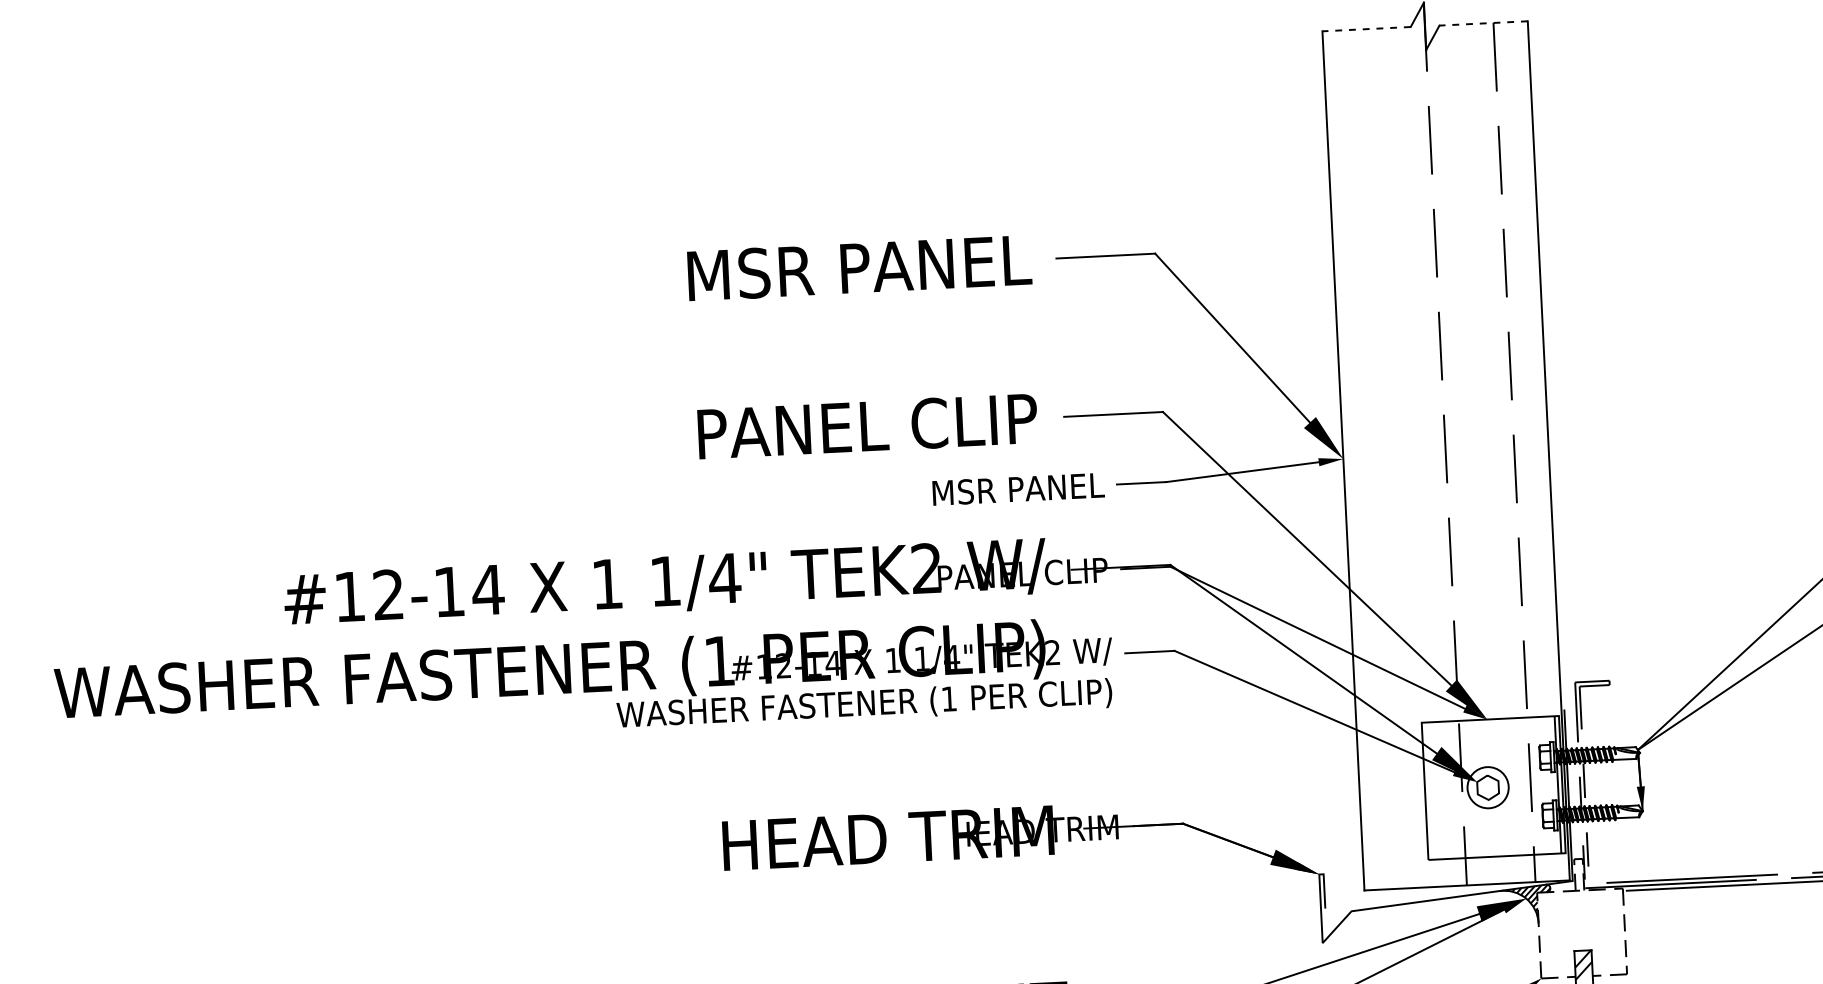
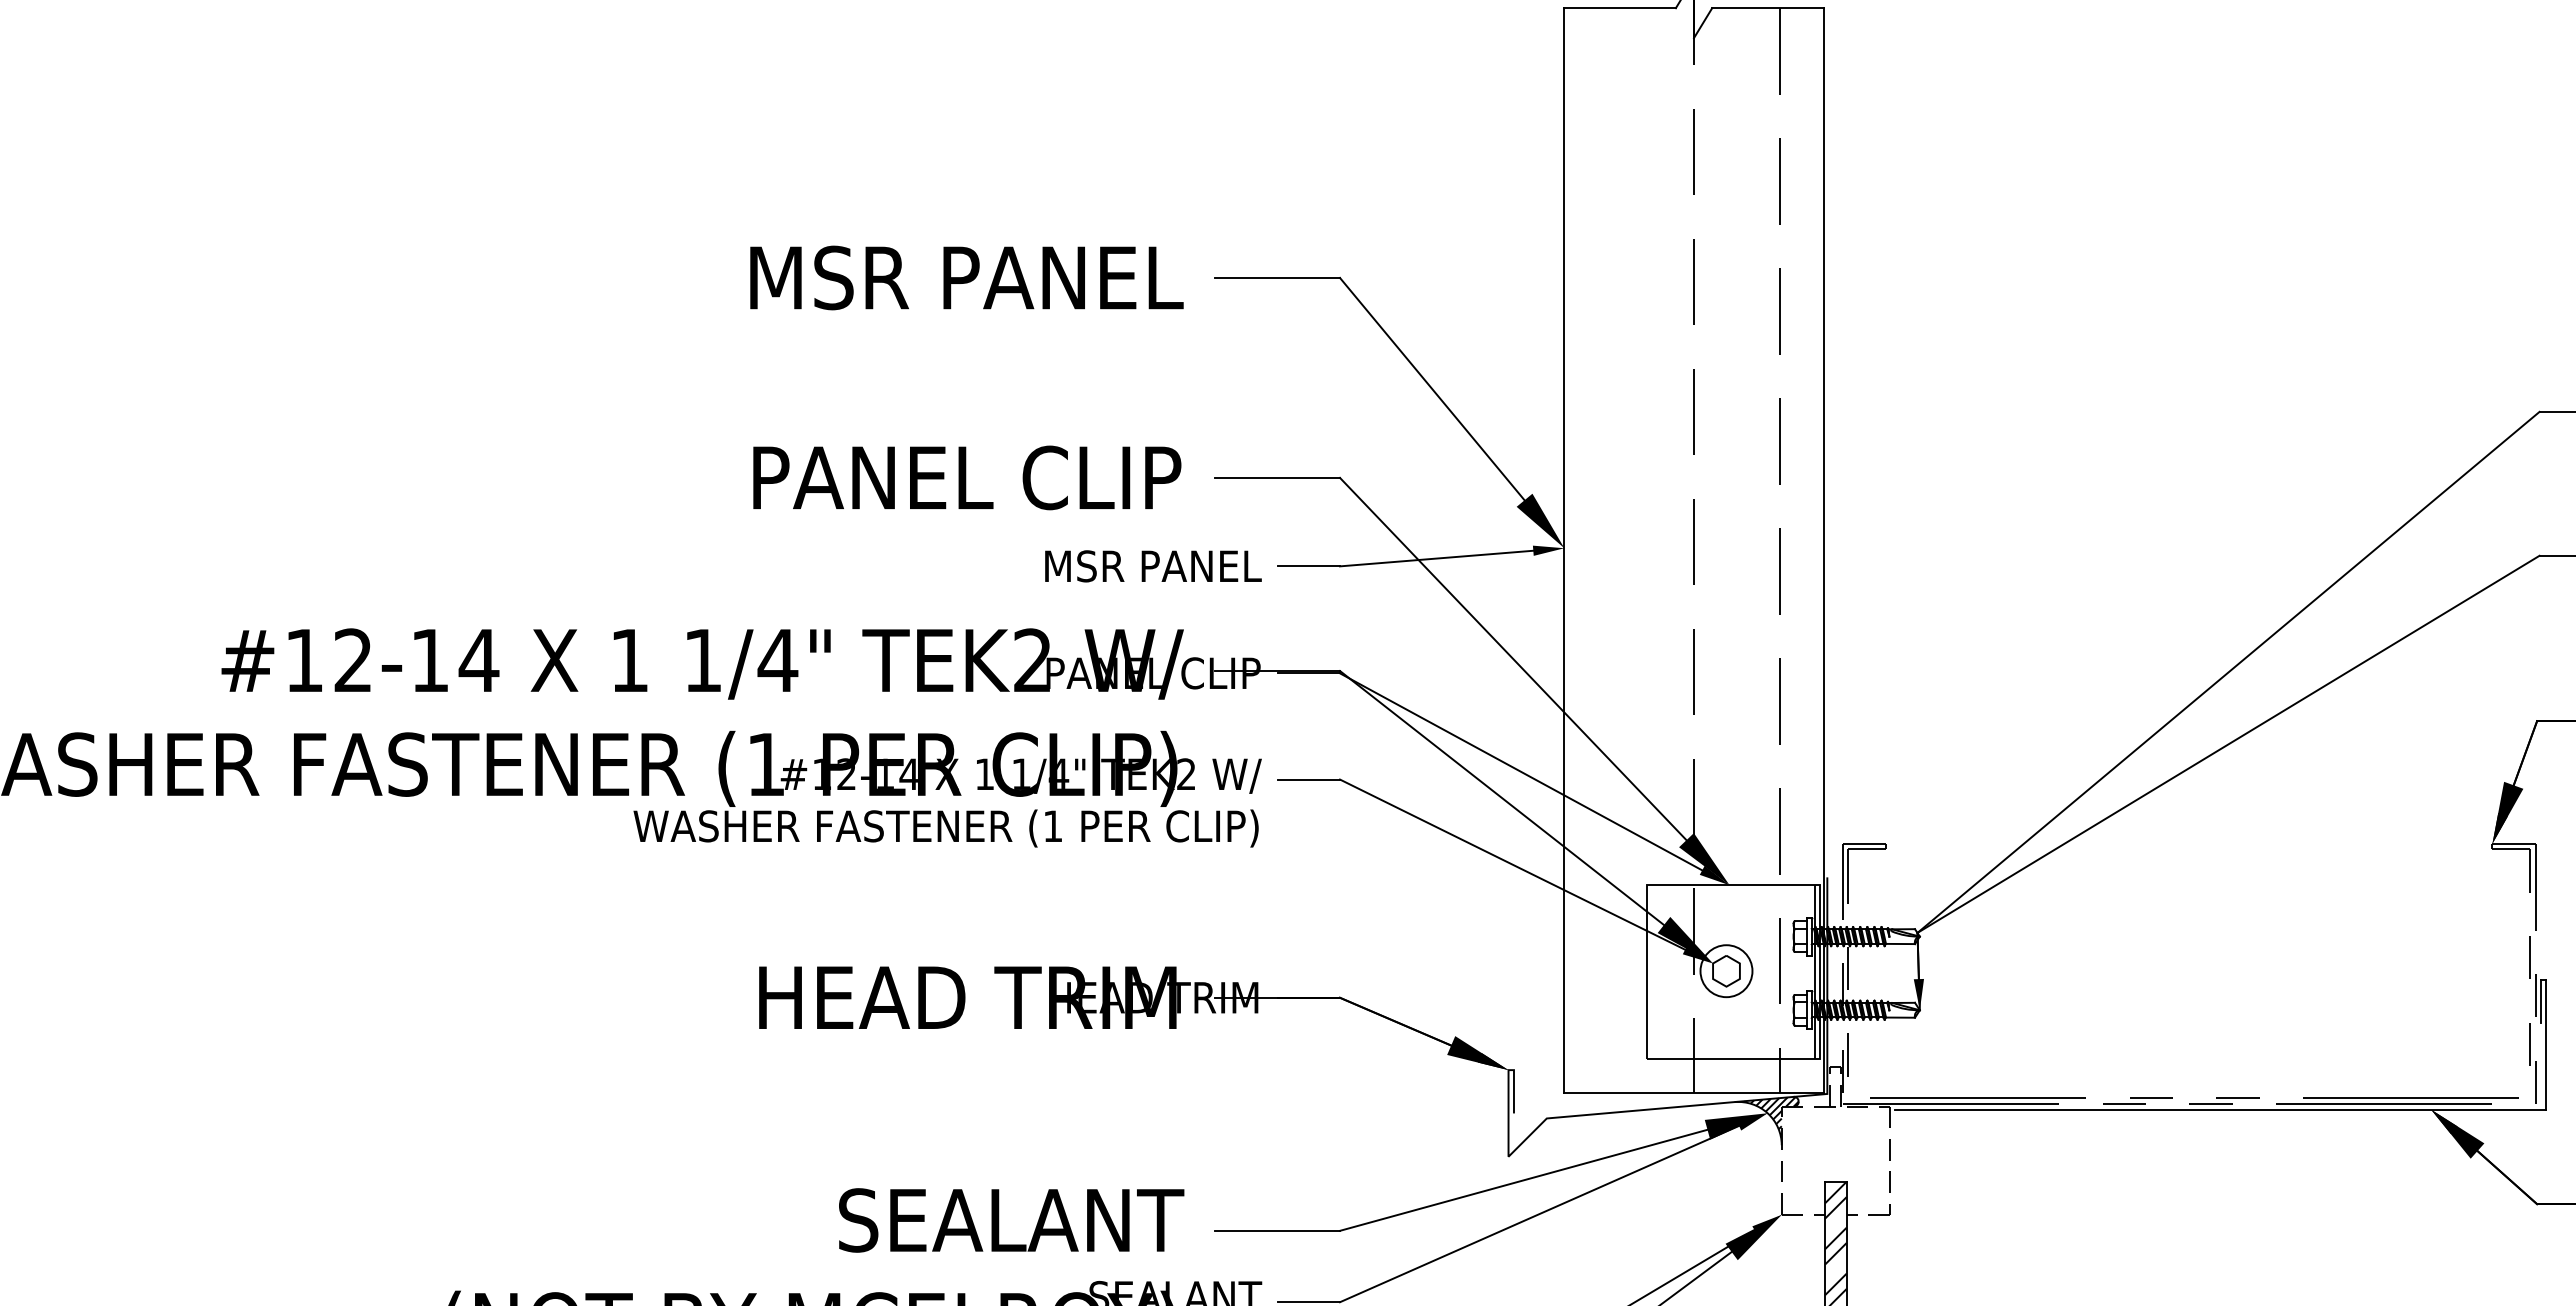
line: (1483, 23) -> (1767, 8), dashed -> solid
line: (1366, 29) -> (1620, 8), dashed -> solid

